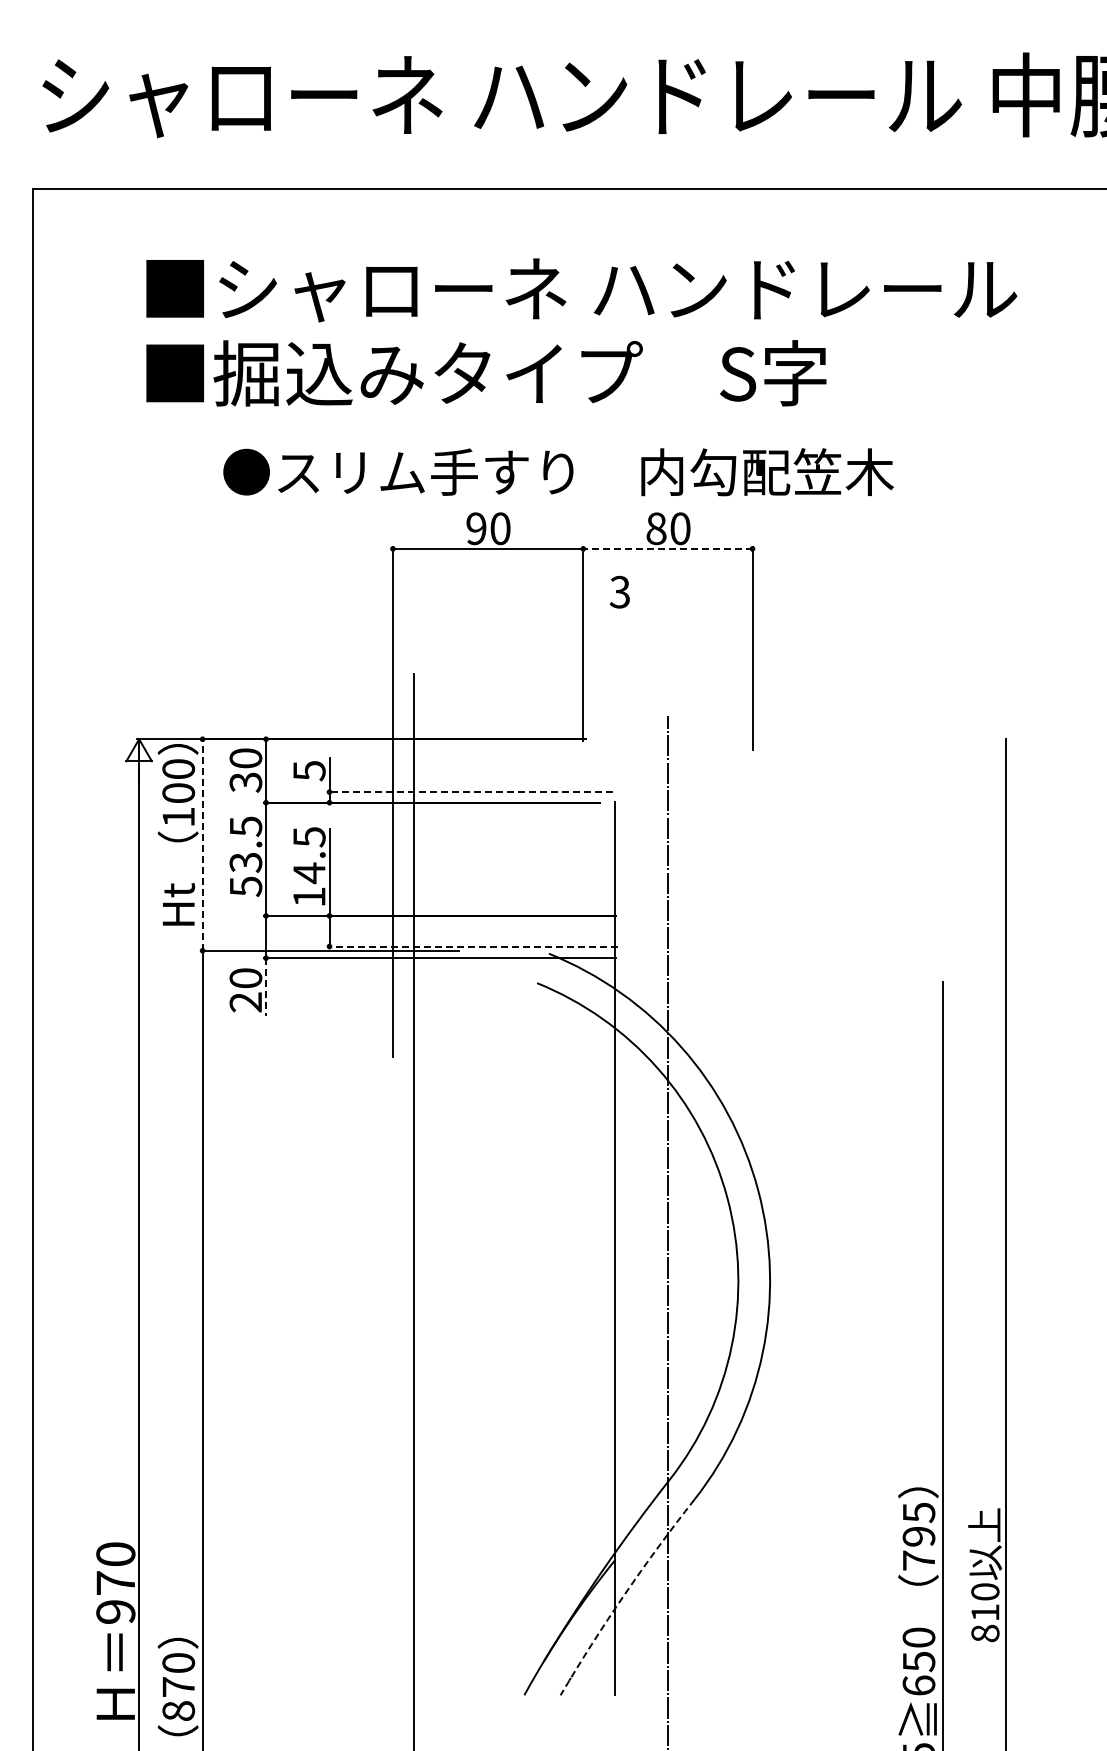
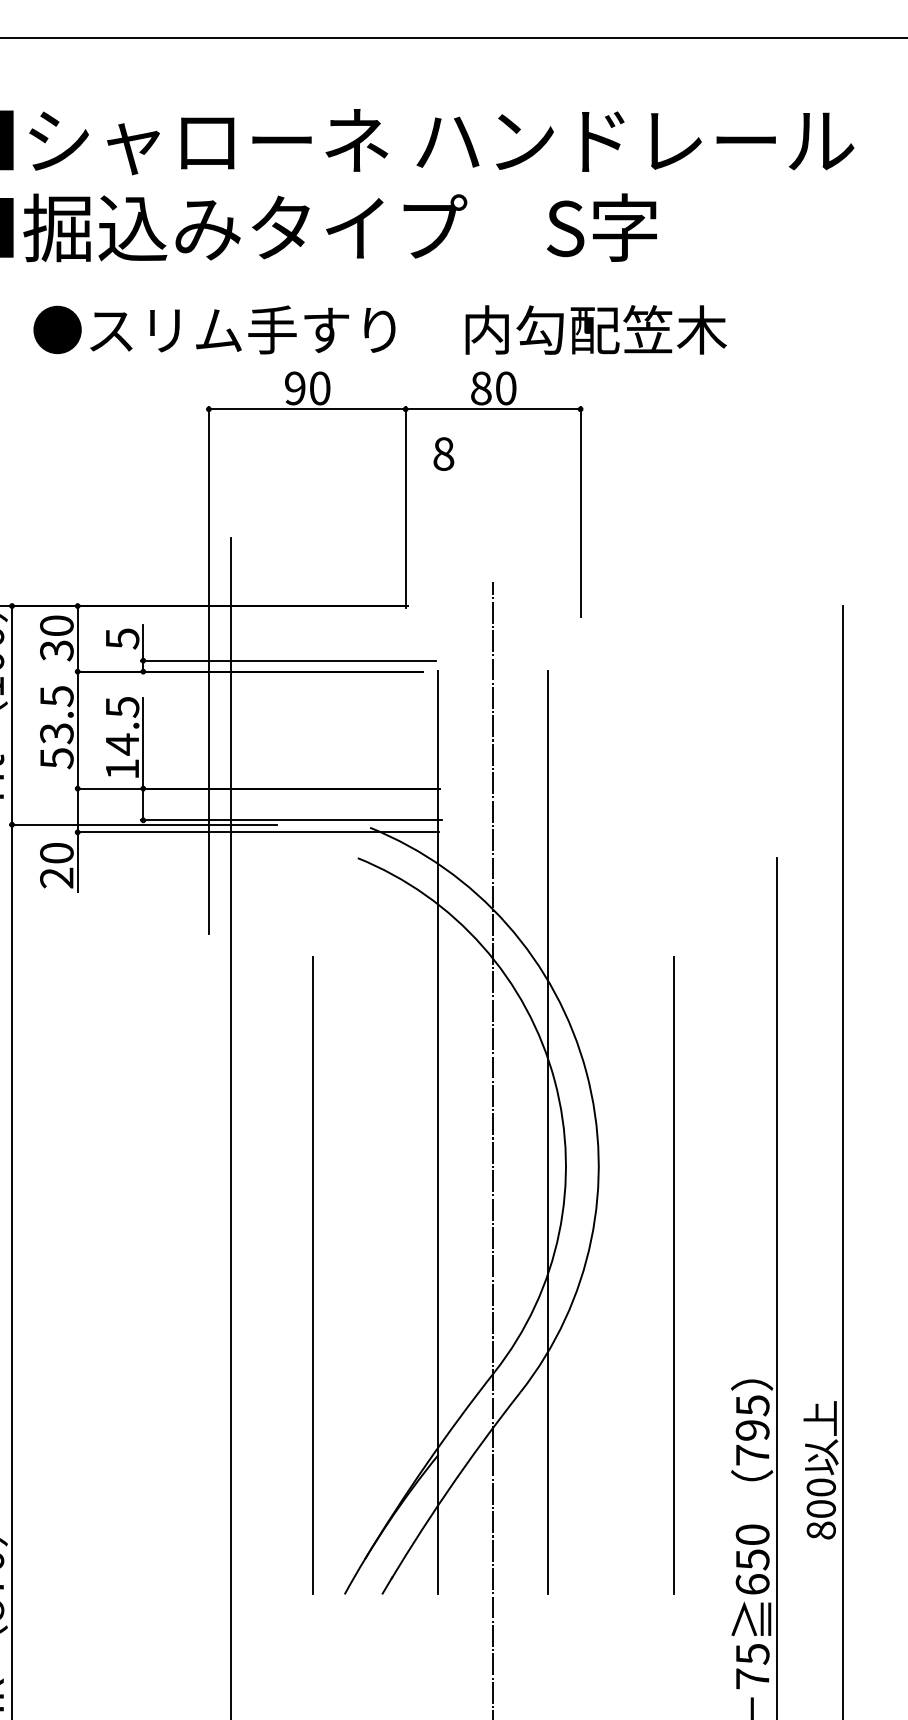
line: (667, 548) -> (492, 408), dashed -> solid
text: (619, 591) -> (443, 453), 3 -> 8
line: (469, 792) -> (288, 661), dashed -> solid
line: (202, 845) -> (11, 715), dashed -> solid
line: (472, 946) -> (291, 820), dashed -> solid
line: (266, 987) -> (78, 862), dashed -> solid
line: (720, 1248) -> (547, 1132), added
line: (493, 1386) -> (312, 1275), added
line: (841, 1386) -> (672, 1275), added
arc: (624, 1595) -> (448, 1491), dashed -> solid
text: (985, 1612) -> (821, 1508), 810 -> 800

